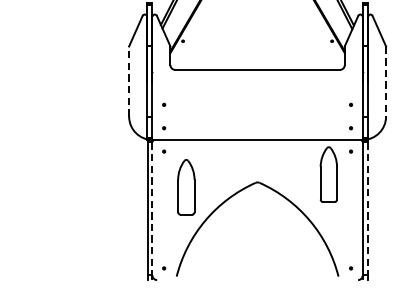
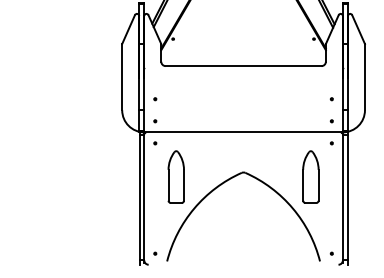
line: (129, 80) -> (122, 76), dashed -> solid
line: (385, 81) -> (364, 77), dashed -> solid
part: (328, 173) -> (310, 176), moved
line: (152, 208) -> (144, 197), dashed -> solid
line: (367, 208) -> (347, 197), dashed -> solid

